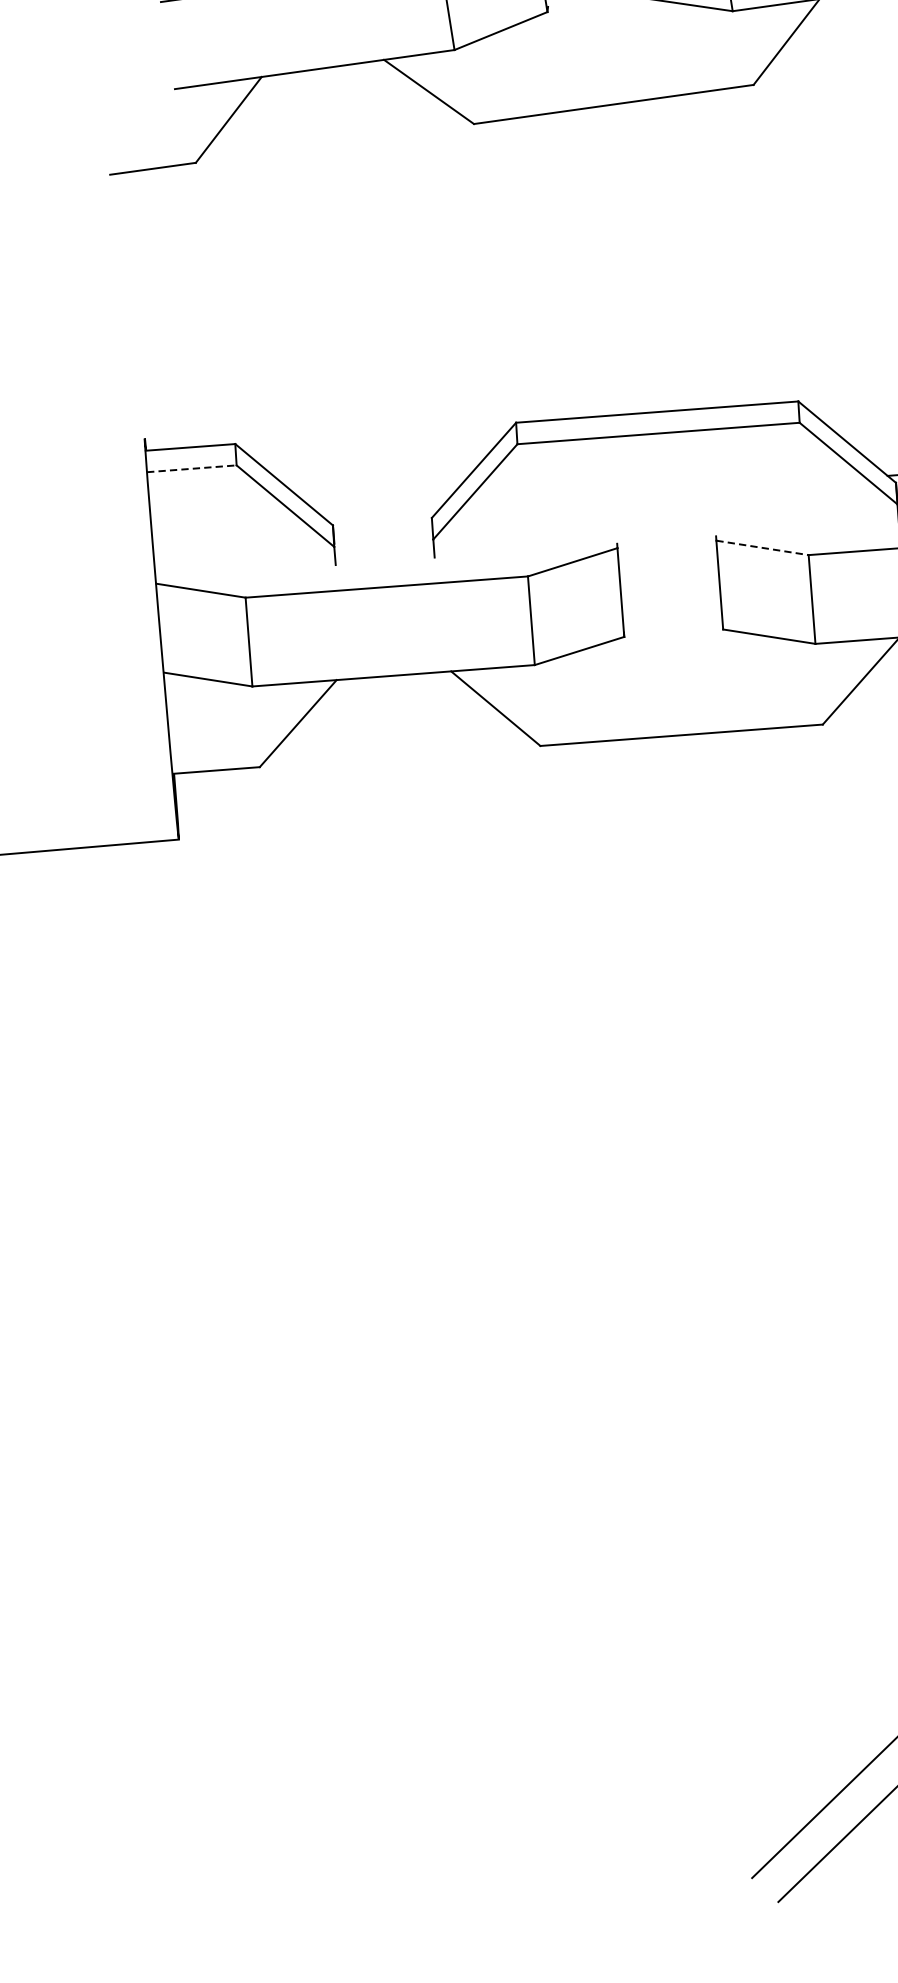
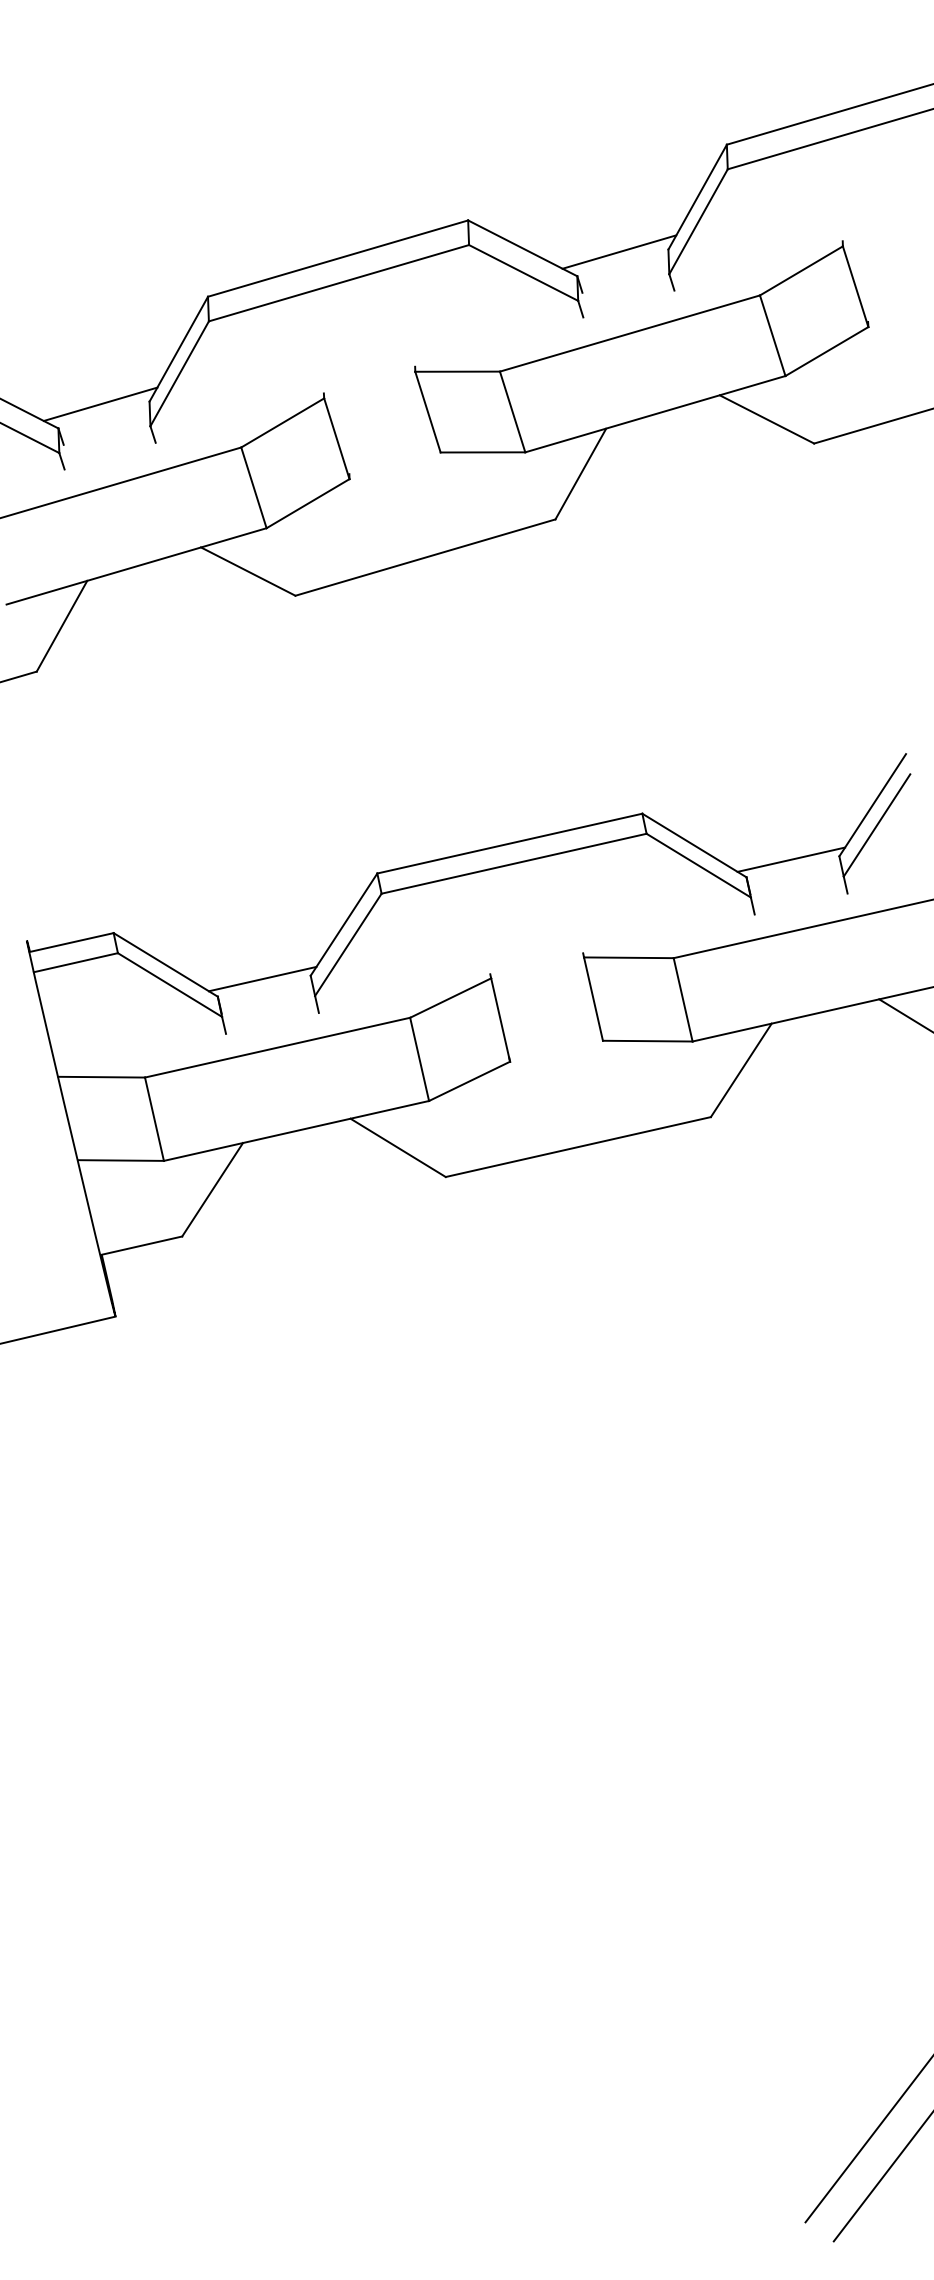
line: (192, 468) -> (76, 962), dashed -> solid
line: (381, 513) -> (262, 978), added
line: (762, 547) -> (628, 957), dashed -> solid

